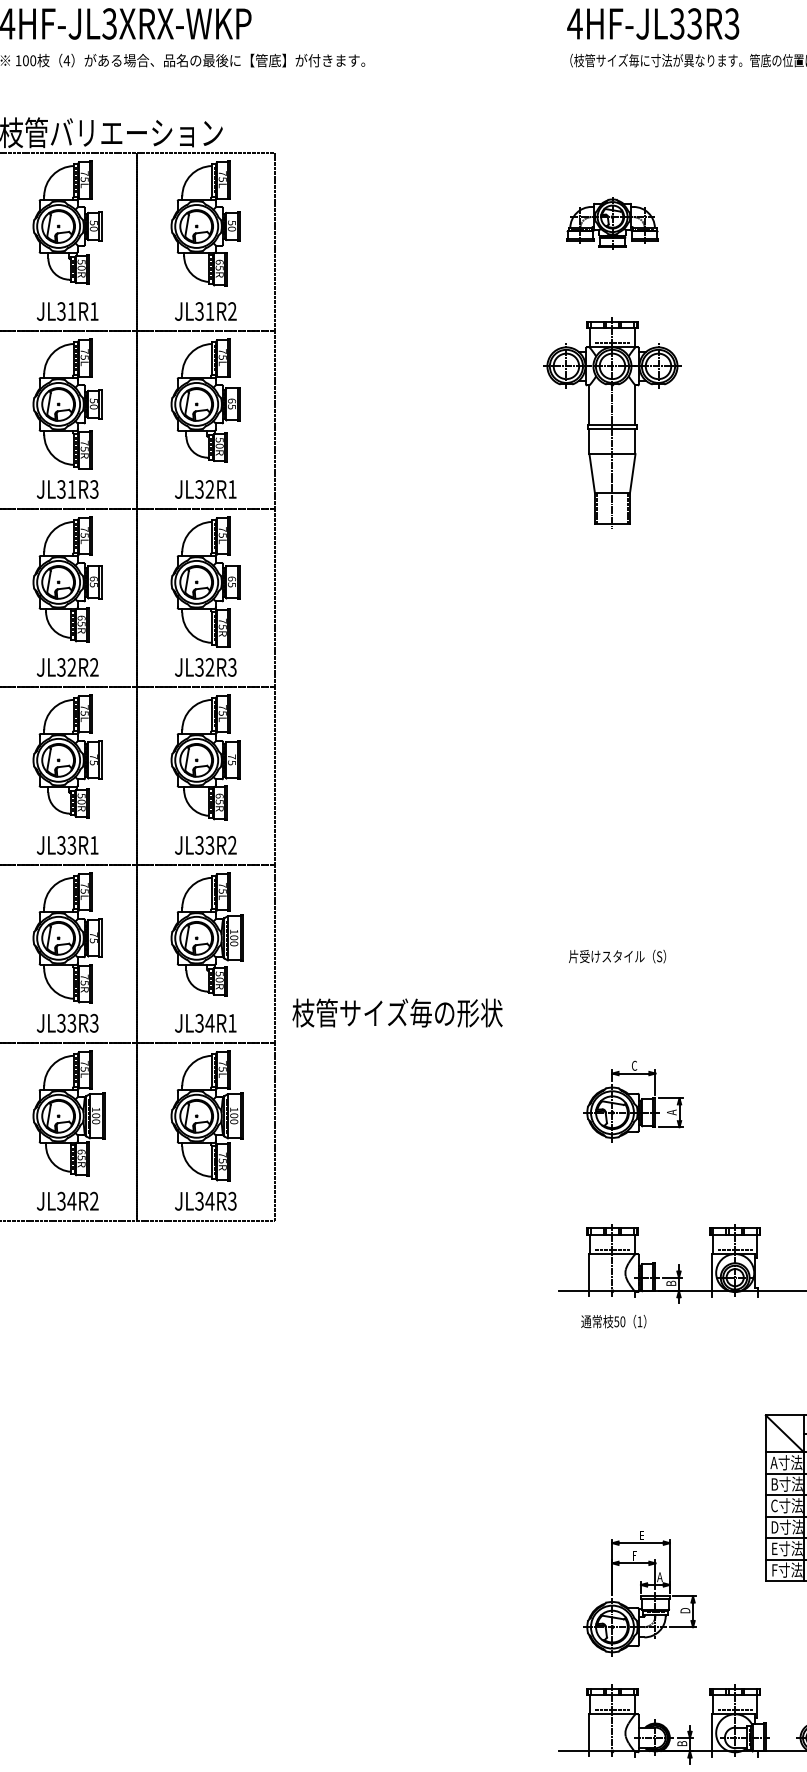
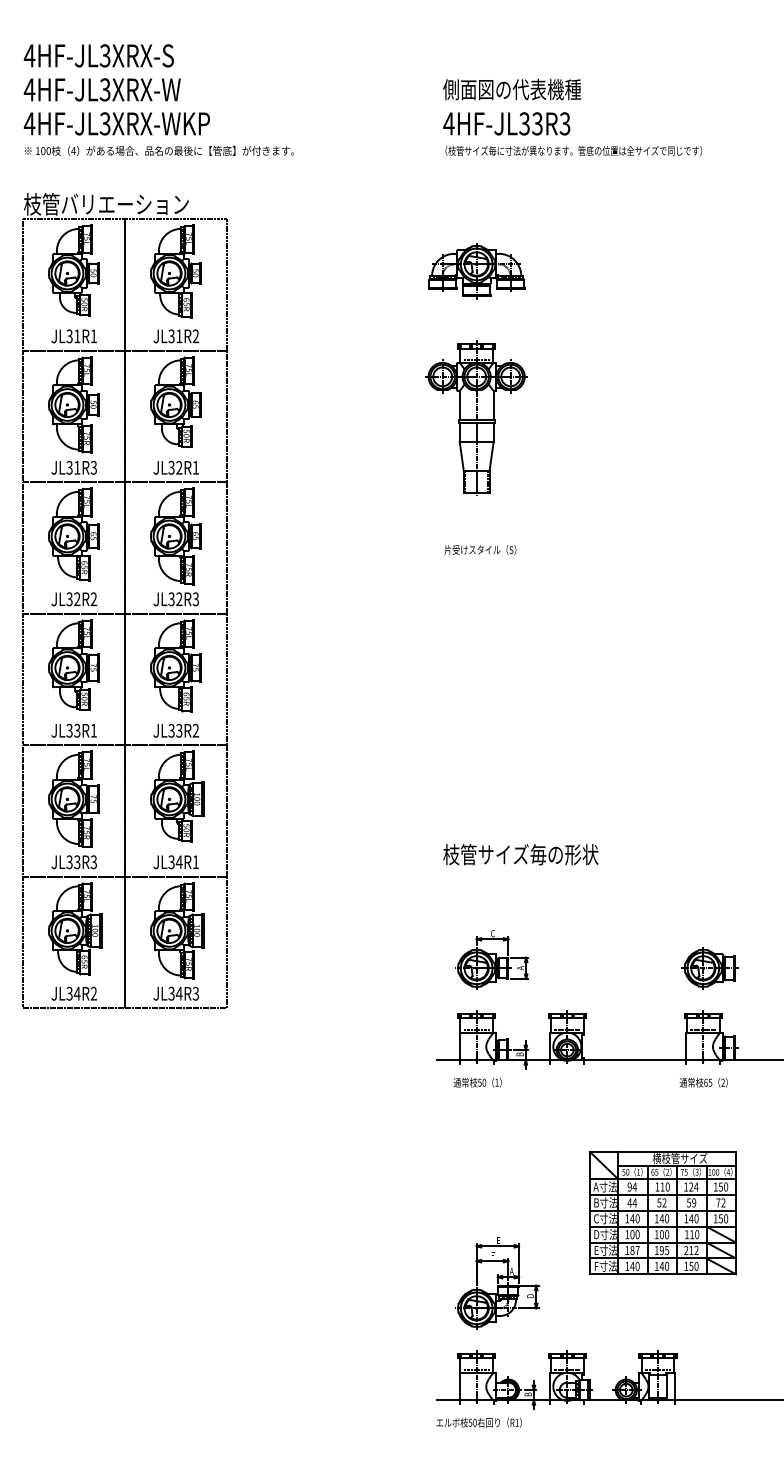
part: (612, 223) -> (476, 271), size x1.43
text: (617, 956) -> (480, 549), moved
text: (397, 1012) -> (520, 854), moved
part: (632, 1100) -> (491, 959), moved

